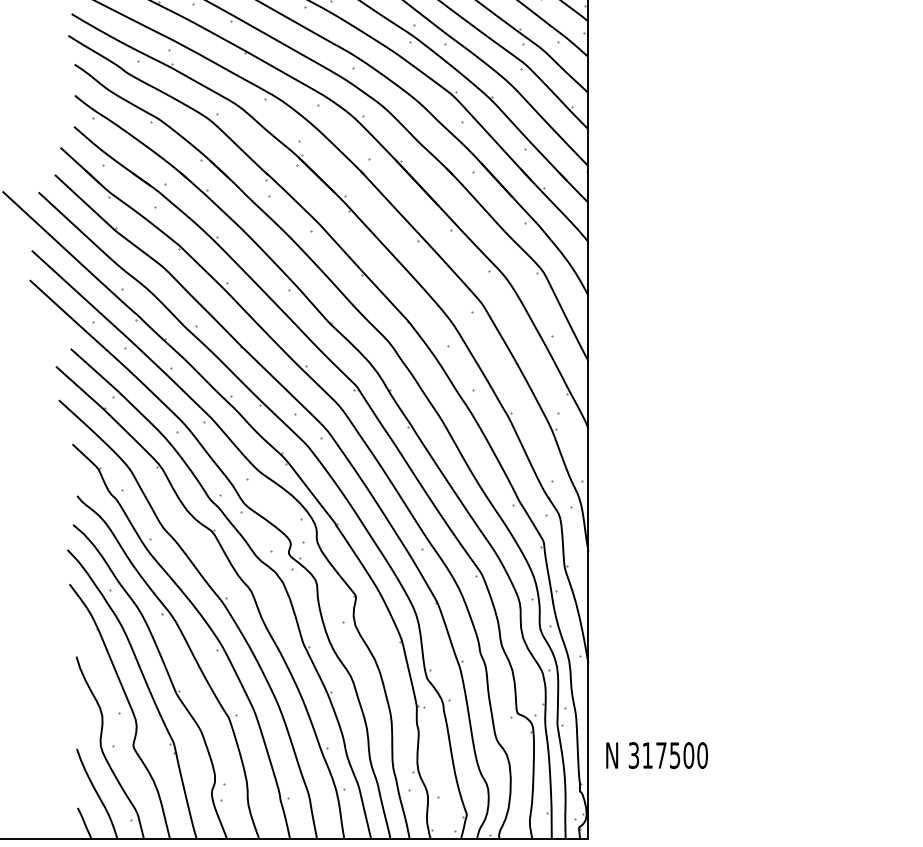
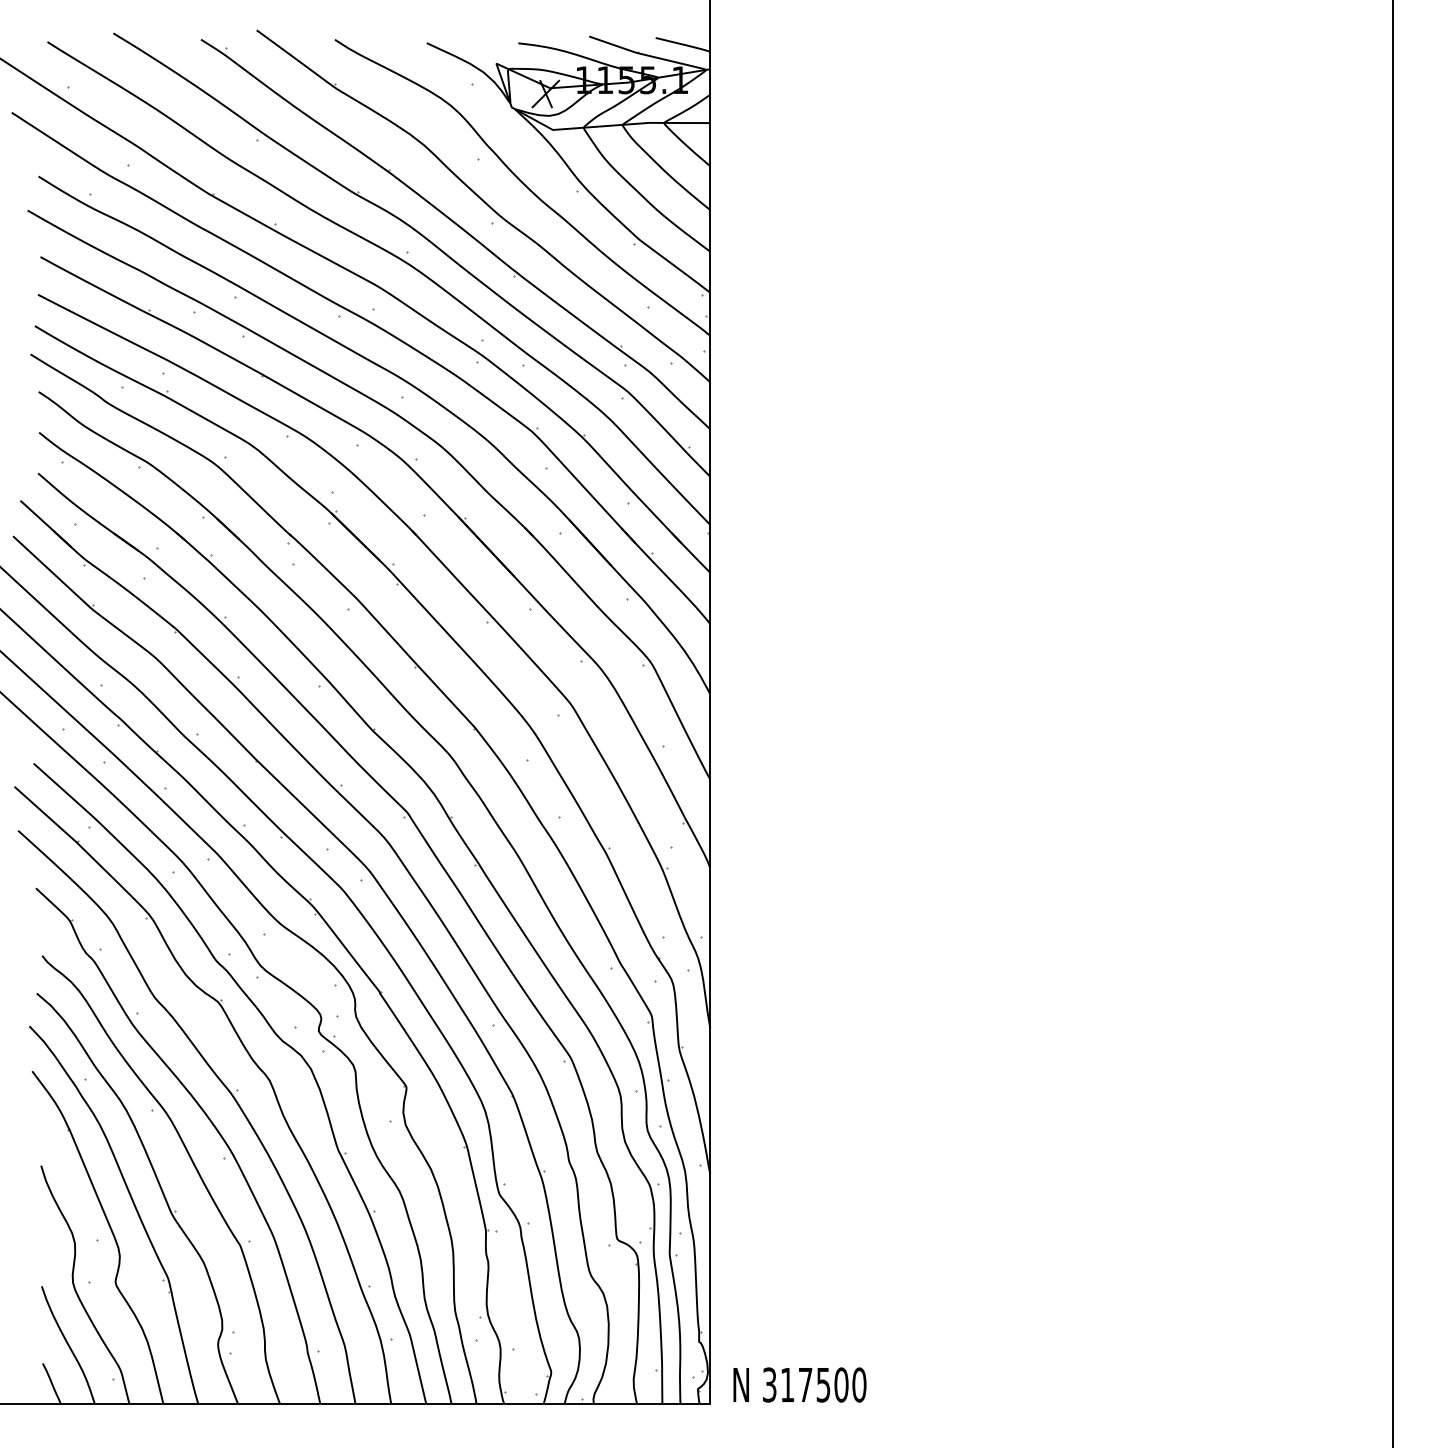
text: (656, 755) -> (799, 1384), moved

